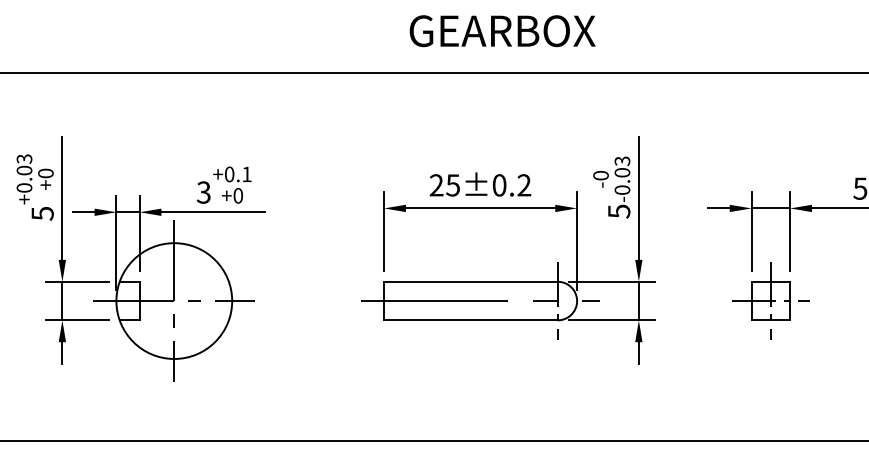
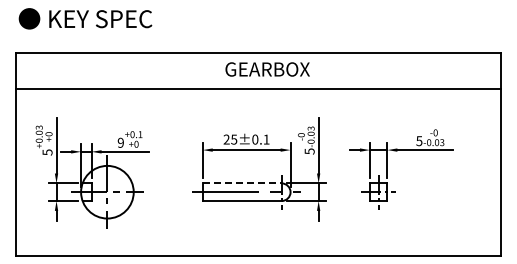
text: (502, 31) -> (267, 69), moved
text: (524, 185) -> (266, 139), 0.2 -> 0.1
text: (203, 191) -> (120, 142), 3 -> 9
line: (471, 281) -> (242, 183), solid -> dashed

